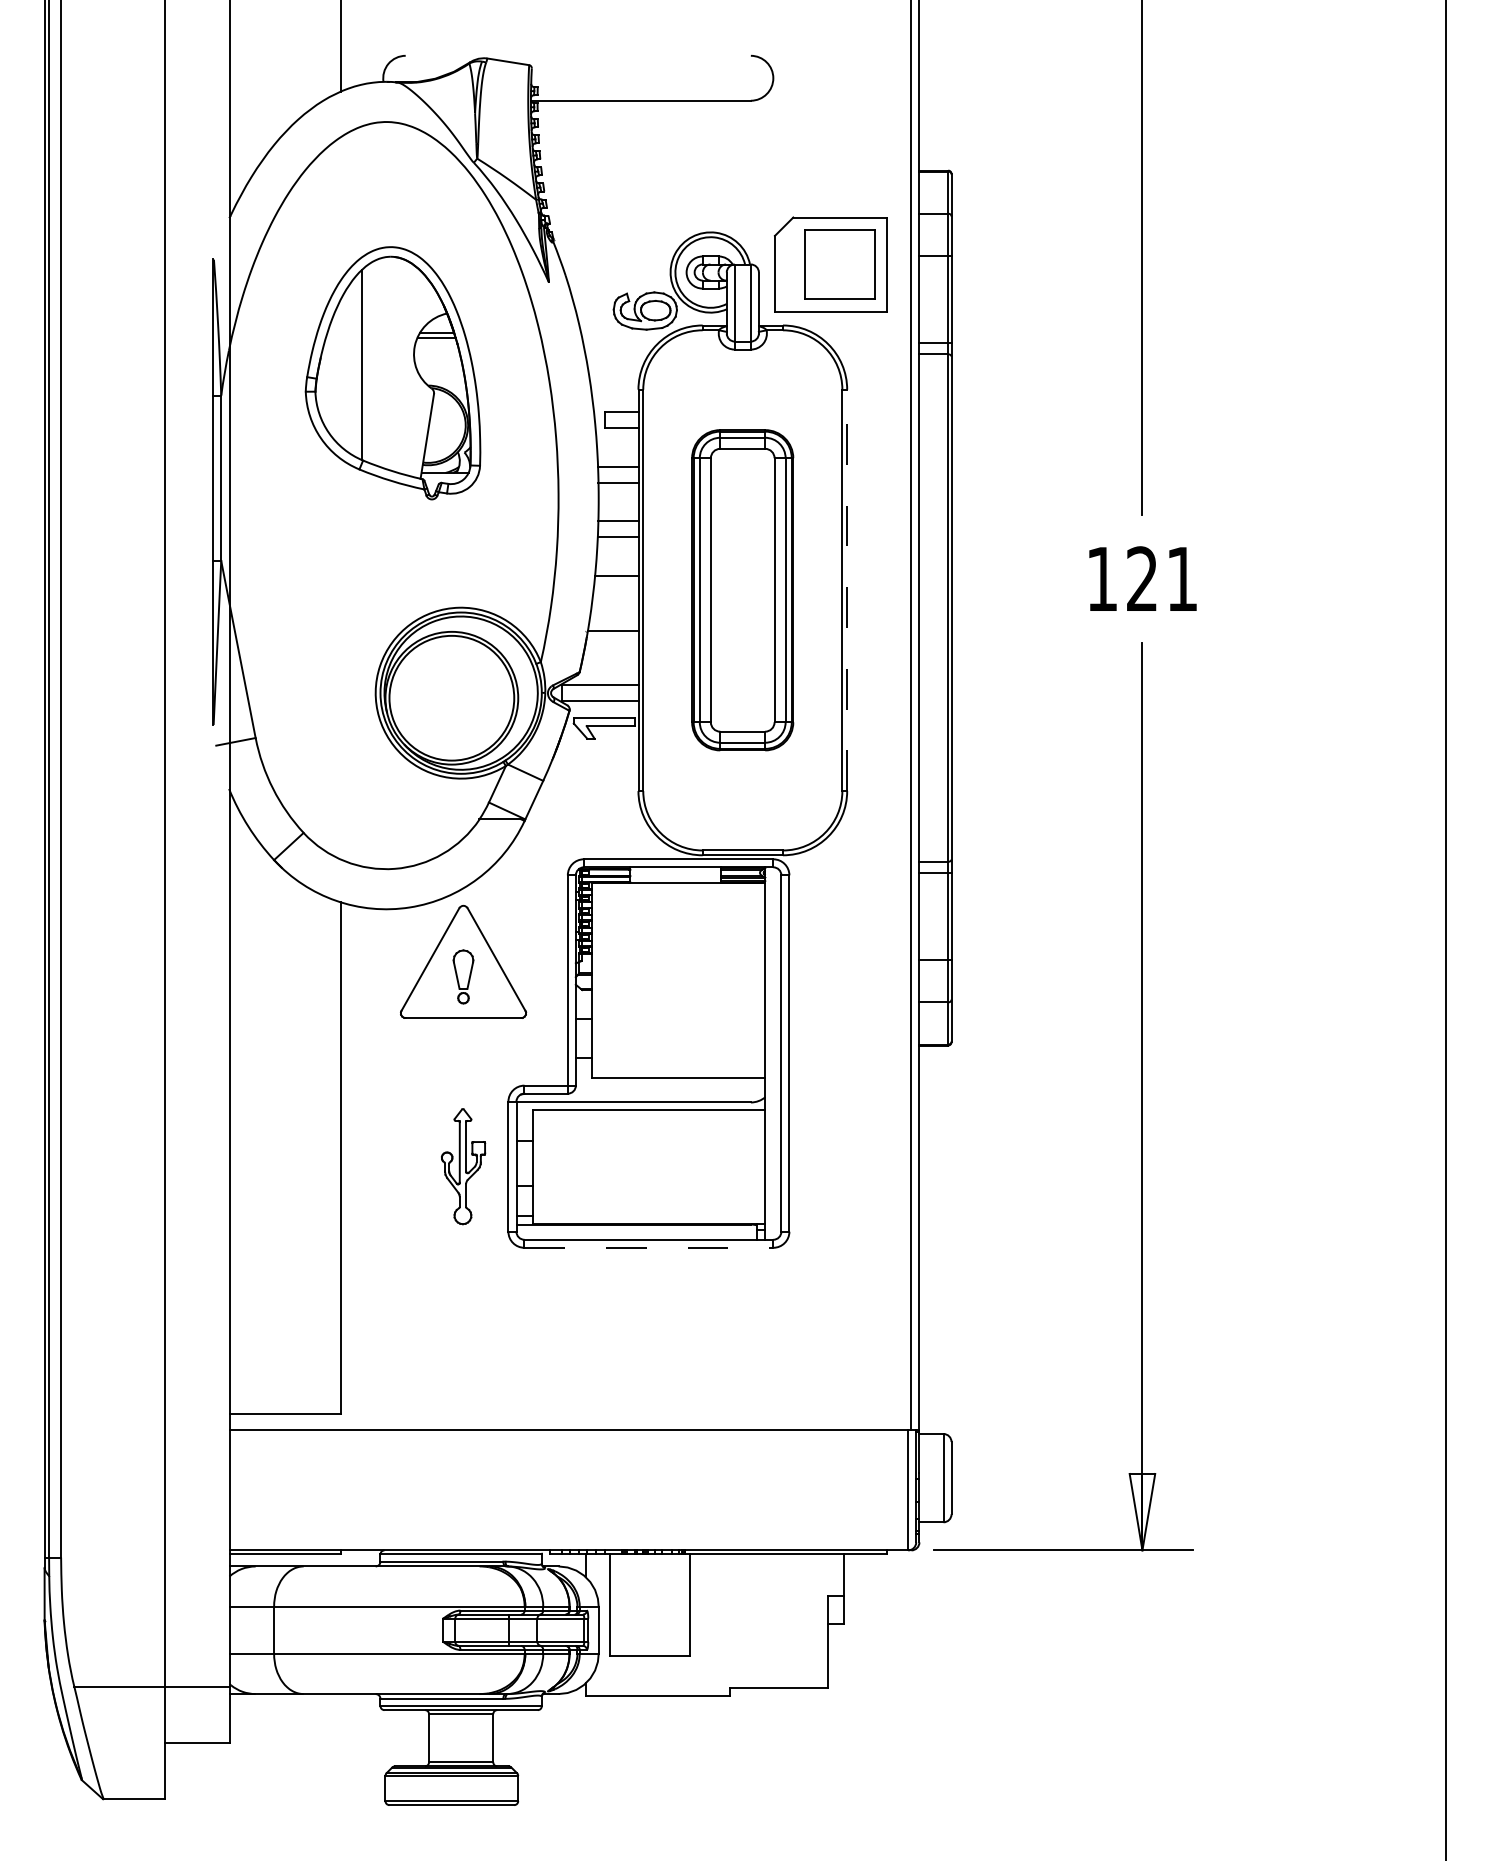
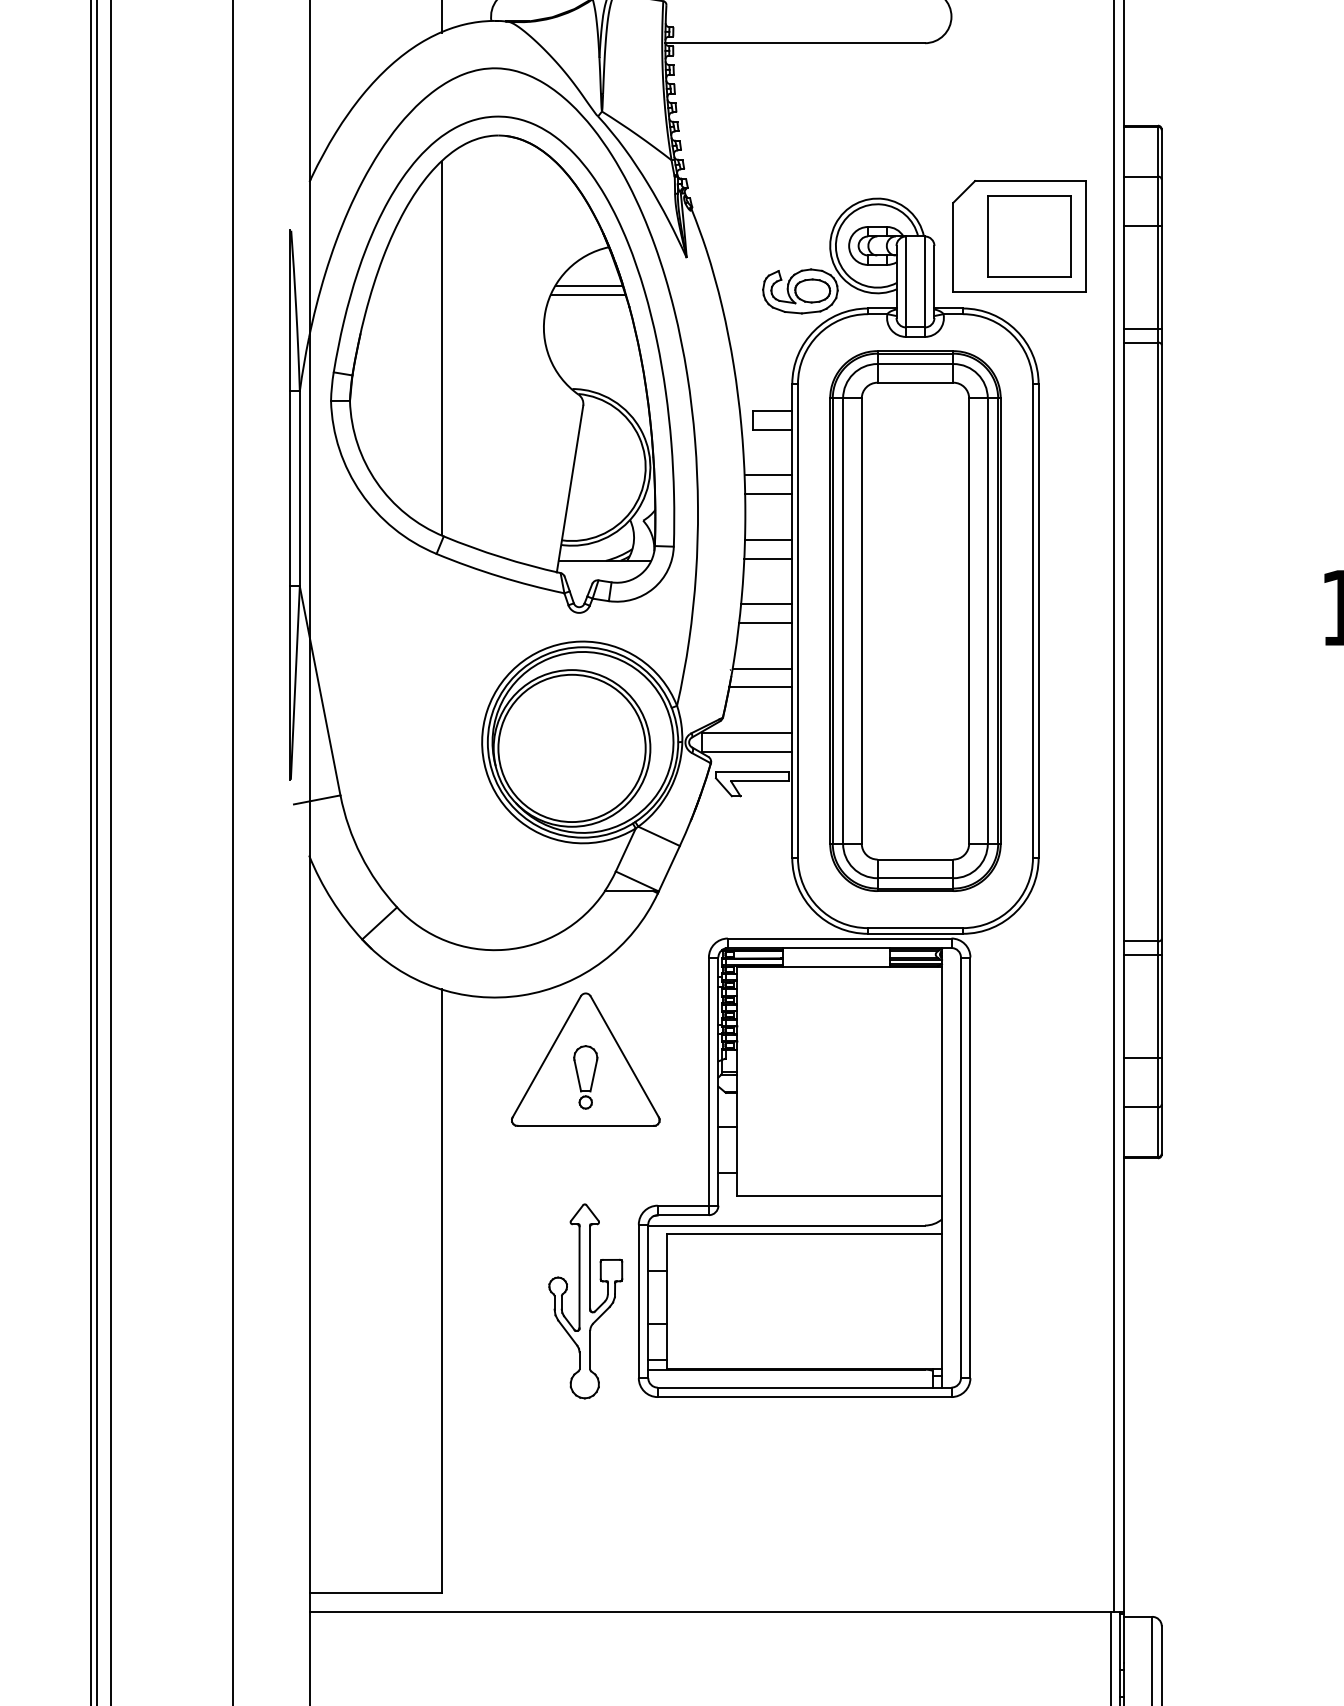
part: (392, 373) -> (501, 365), size x1.67
part: (742, 589) -> (915, 620), size x1.43
line: (847, 590) -> (1039, 621), dashed -> solid
line: (615, 592) -> (765, 623), added
line: (611, 646) -> (760, 687), added
part: (463, 1166) -> (585, 1301), size x1.43
line: (649, 1247) -> (805, 1396), dashed -> solid

